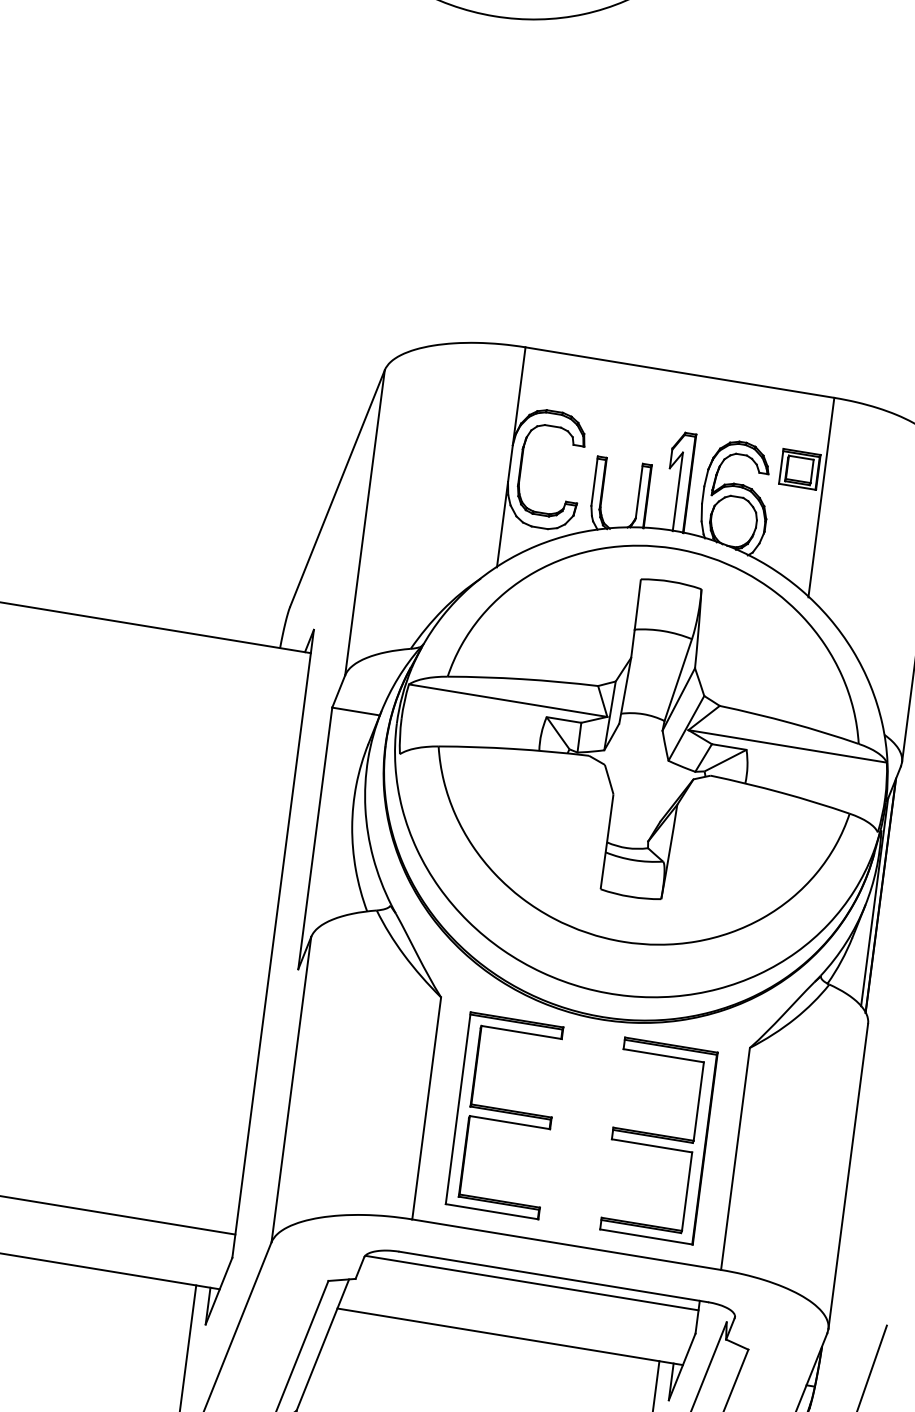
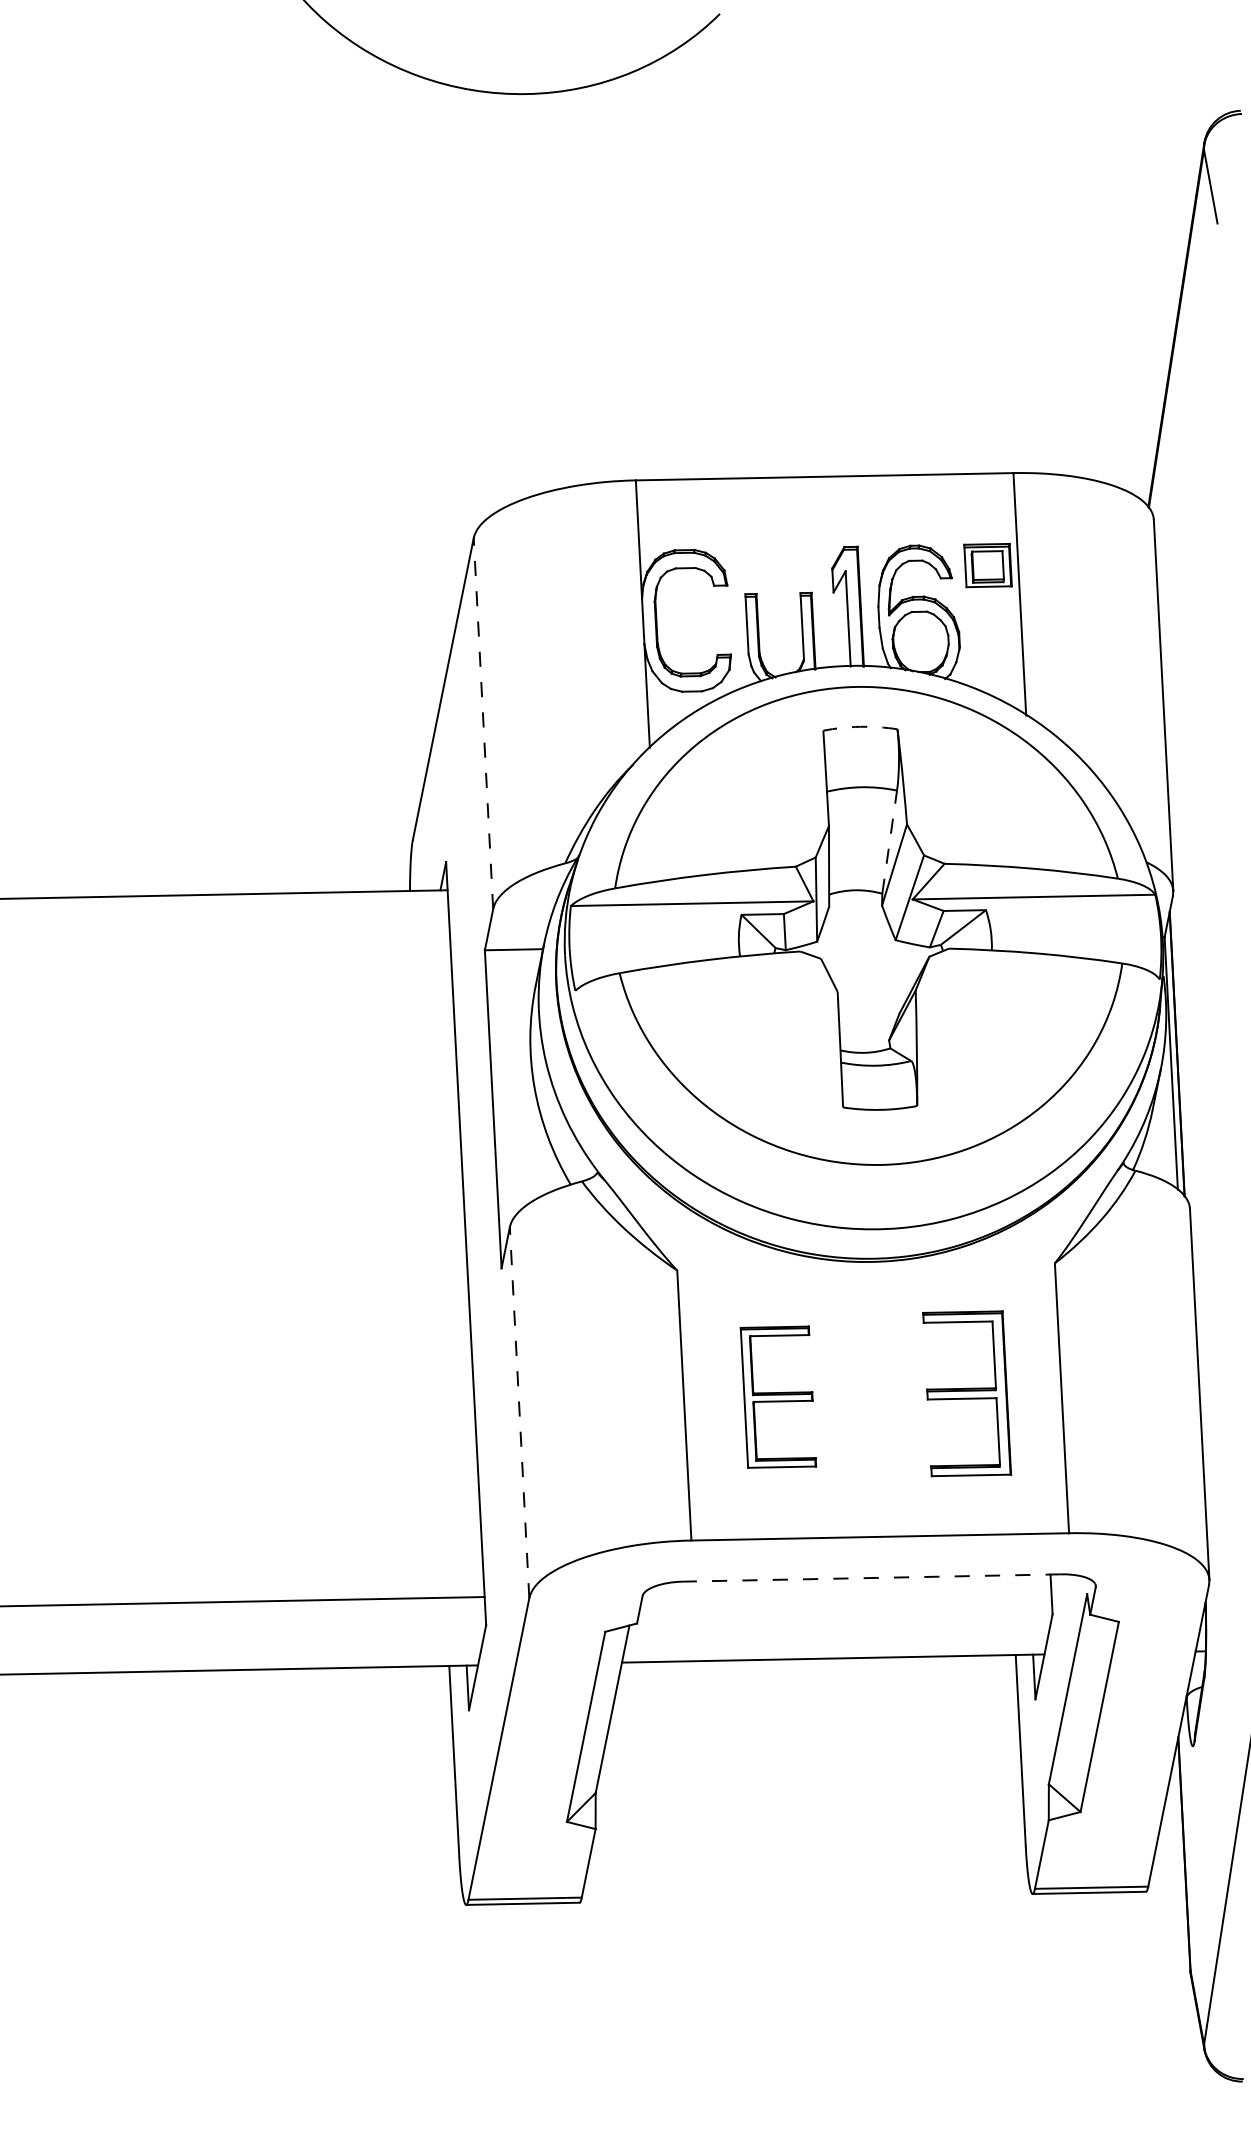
line: (365, 522) -> (483, 723), solid -> dashed
arc: (671, 581) -> (860, 726), solid -> dashed
line: (678, 679) -> (889, 841), solid -> dashed
line: (291, 1089) -> (519, 1412), solid -> dashed
part: (504, 1115) -> (778, 1396), size x0.6
part: (658, 1140) -> (966, 1393), size x0.7
line: (553, 1277) -> (871, 1578), solid -> dashed
line: (532, 1282) -> (847, 1589), removed

